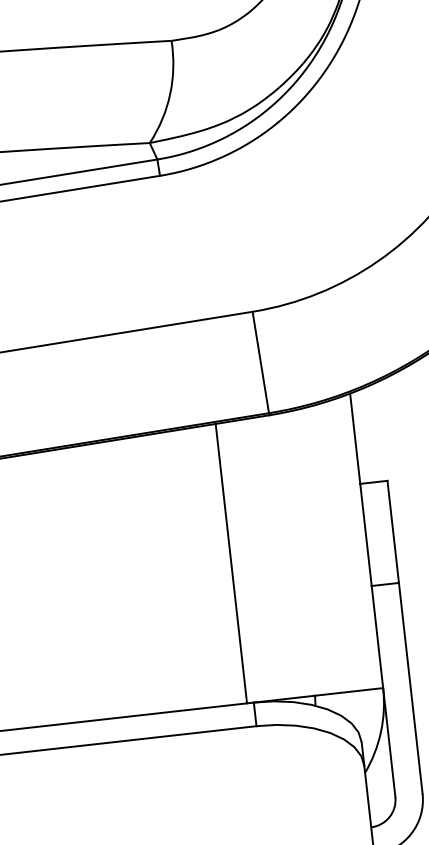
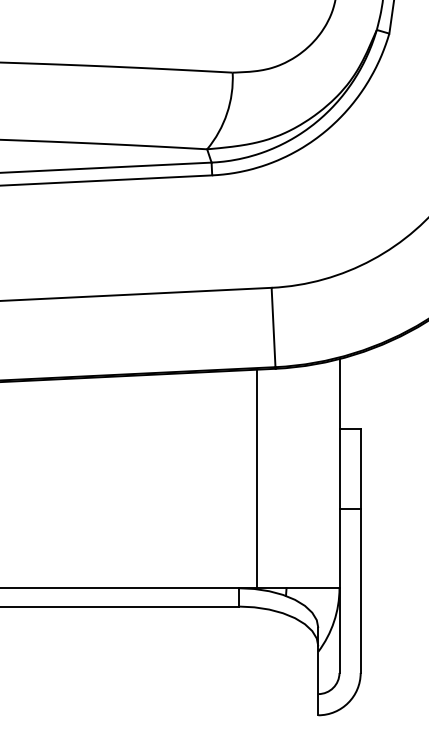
line: (231, 563) -> (256, 479), moved

